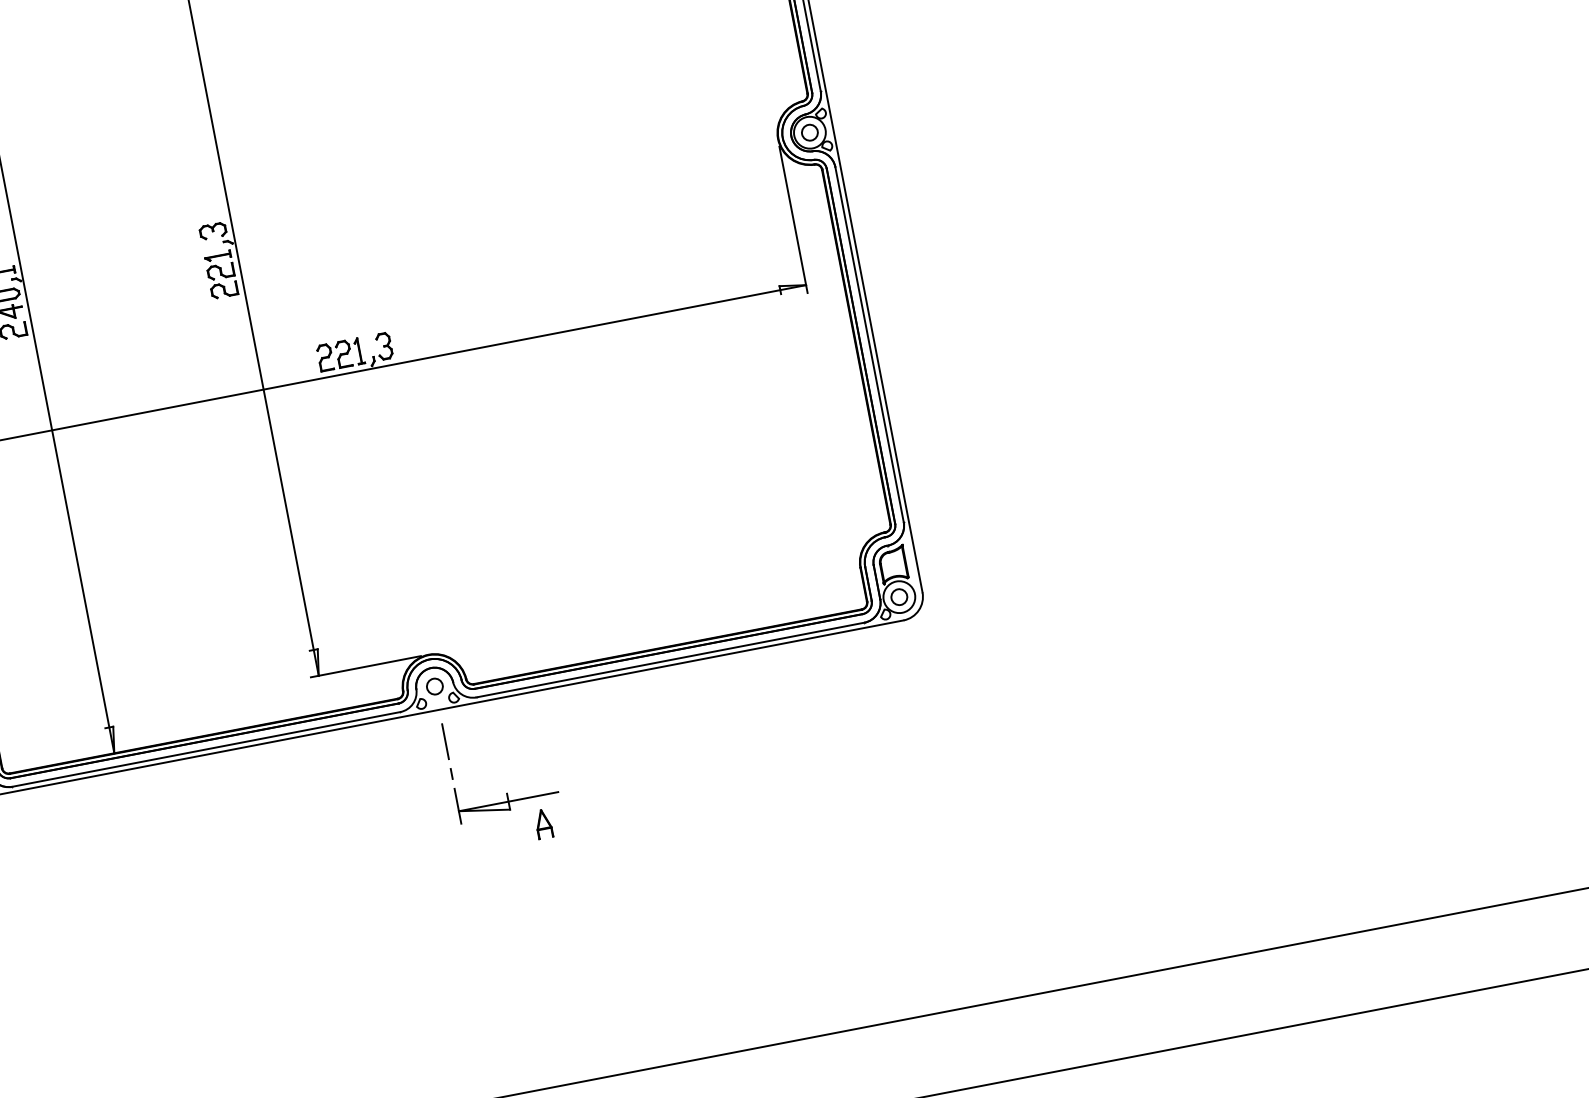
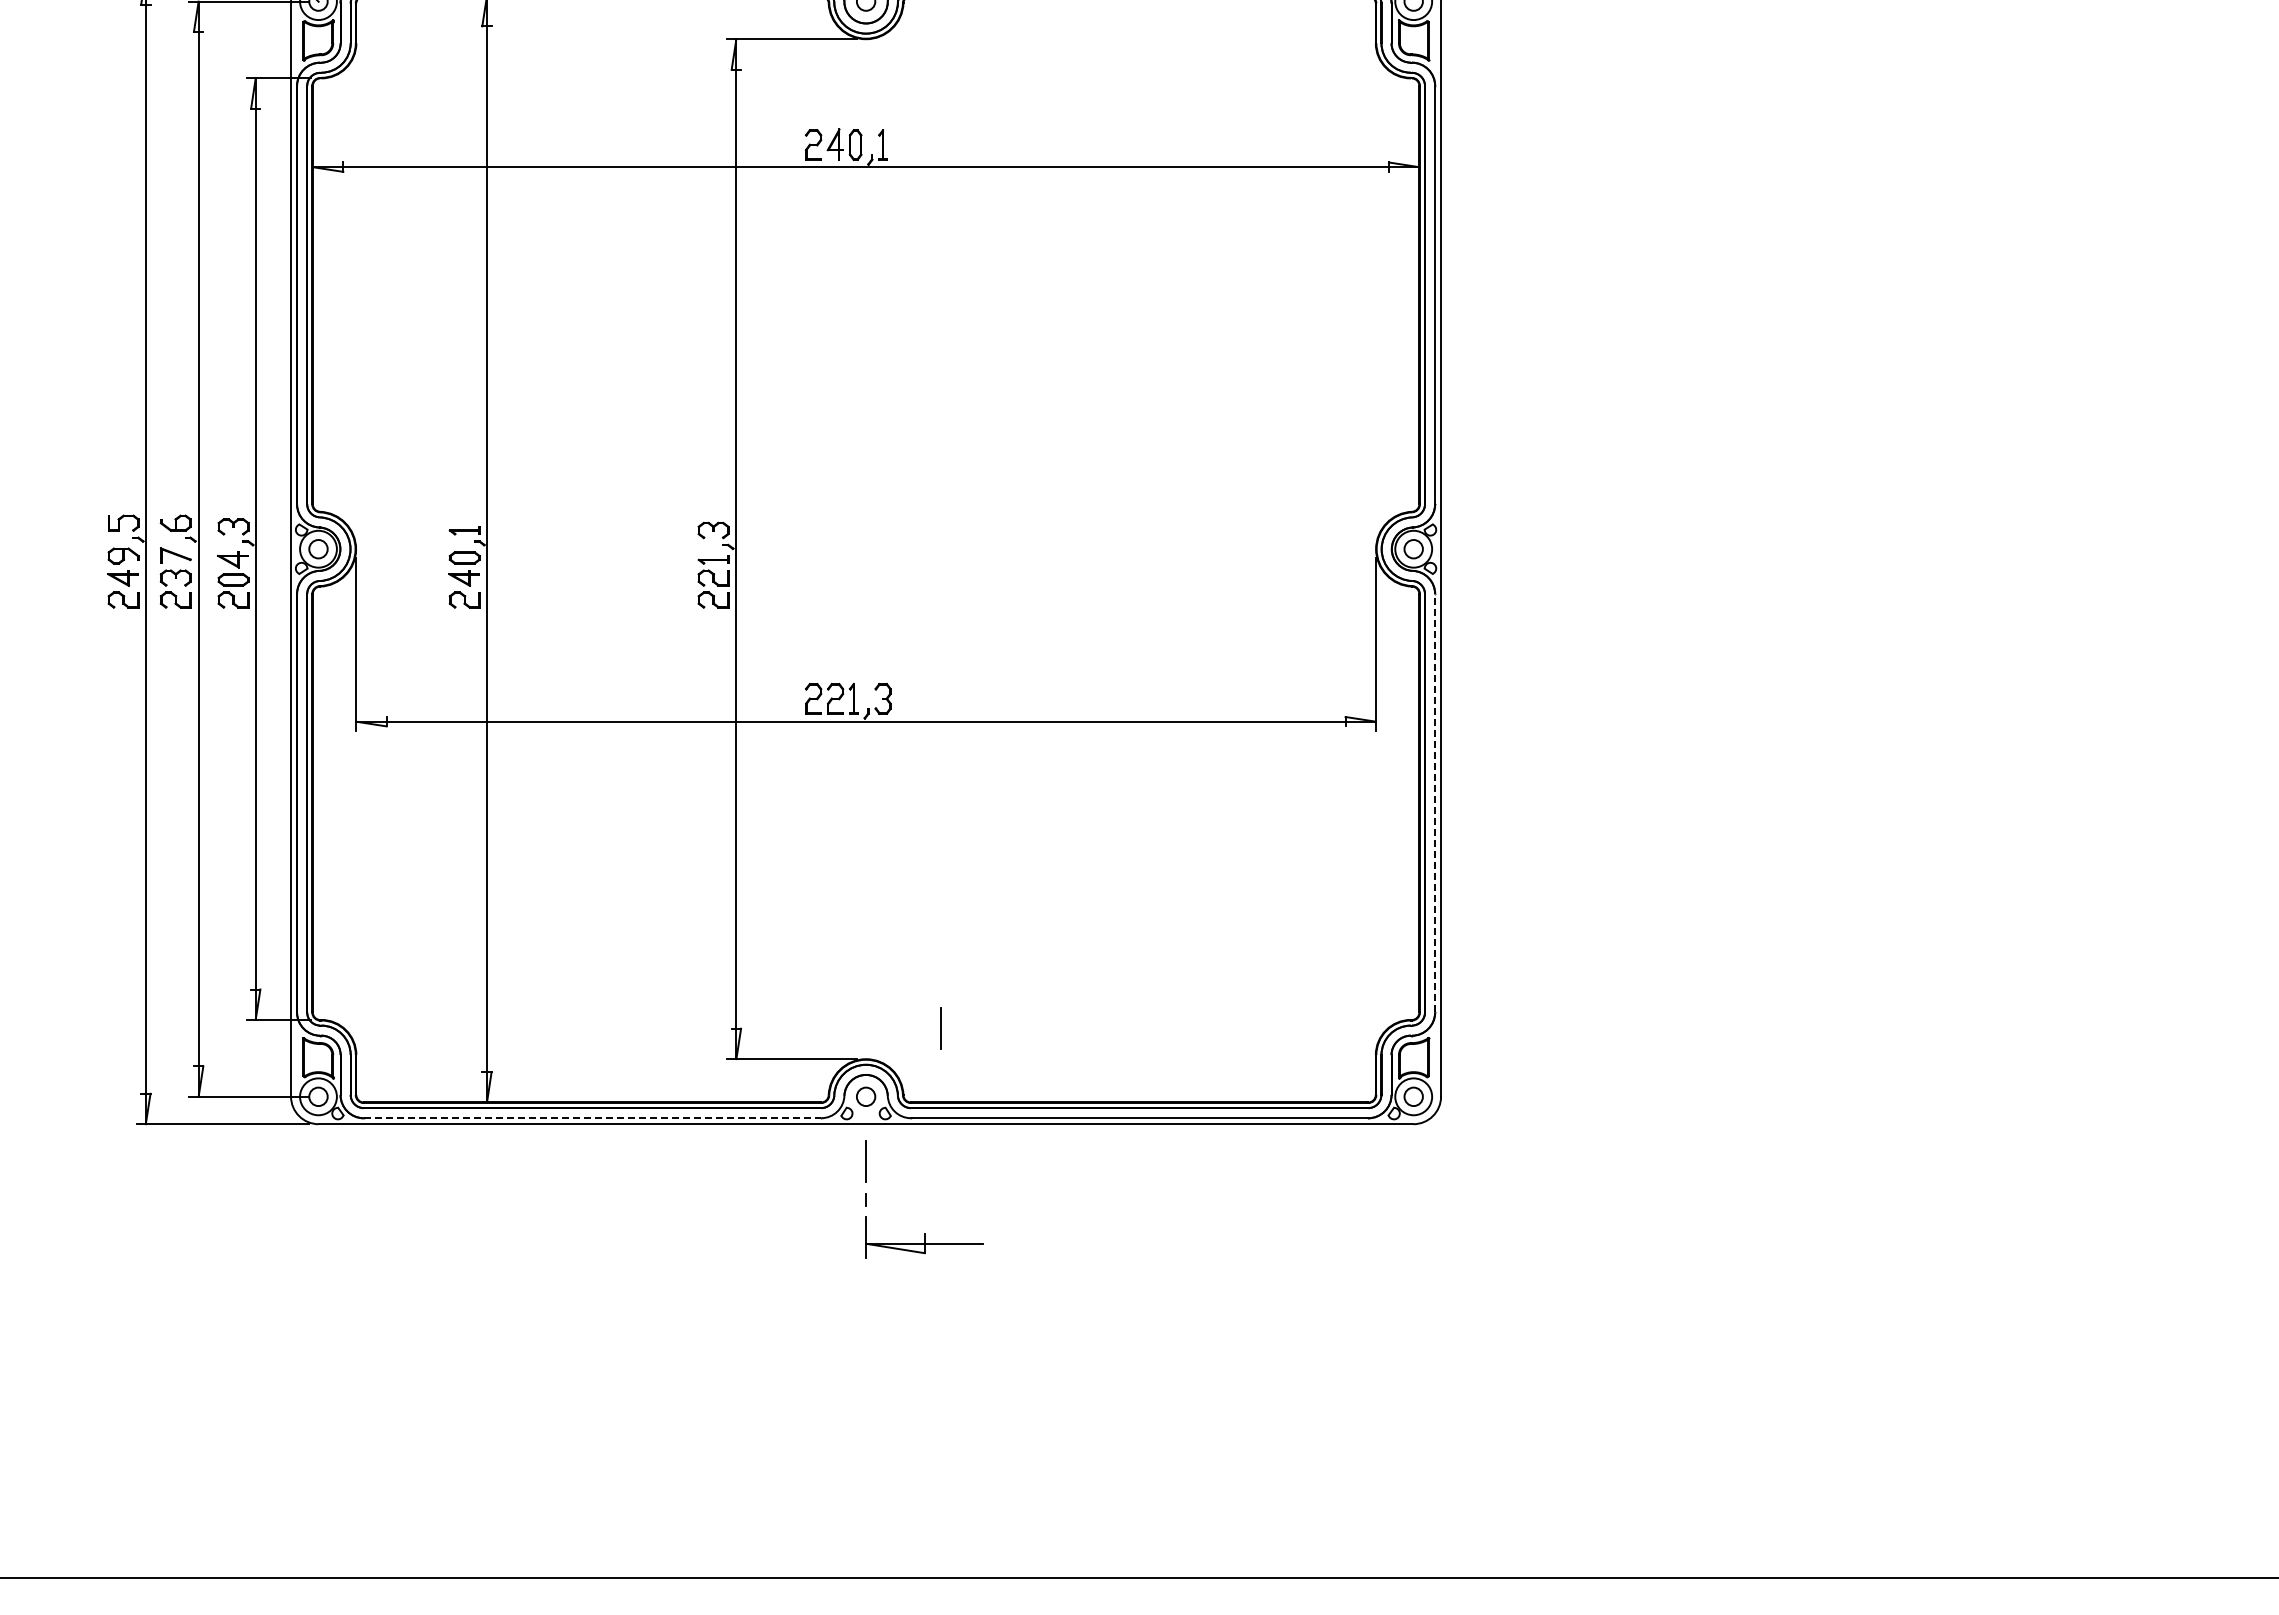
line: (869, 343) -> (1435, 802), solid -> dashed
line: (486, 616) -> (940, 1028), added
line: (206, 749) -> (592, 1118), solid -> dashed
part: (543, 823) -> (959, 1276), removed

